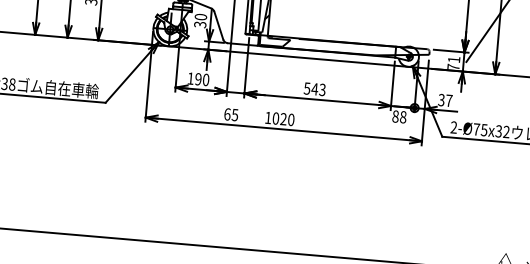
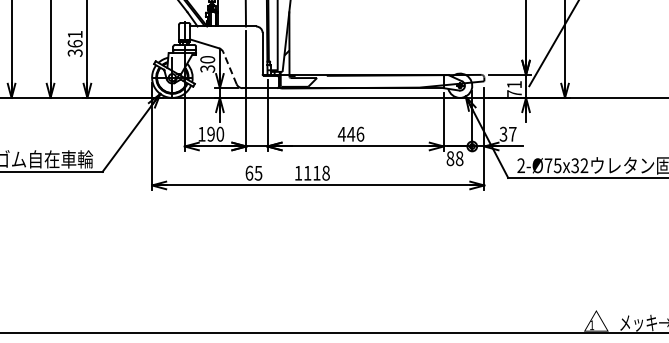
line: (218, 25) -> (229, 67), solid -> dashed
text: (314, 88) -> (350, 133), 543 -> 446
text: (283, 118) -> (316, 172), 1020 -> 1118

